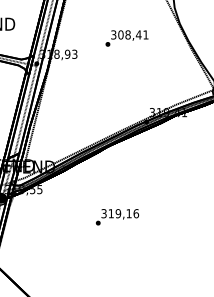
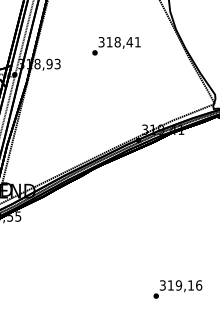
text: (120, 34) -> (109, 41), 308,41 -> 318,41
text: (117, 217) -> (177, 289), moved

